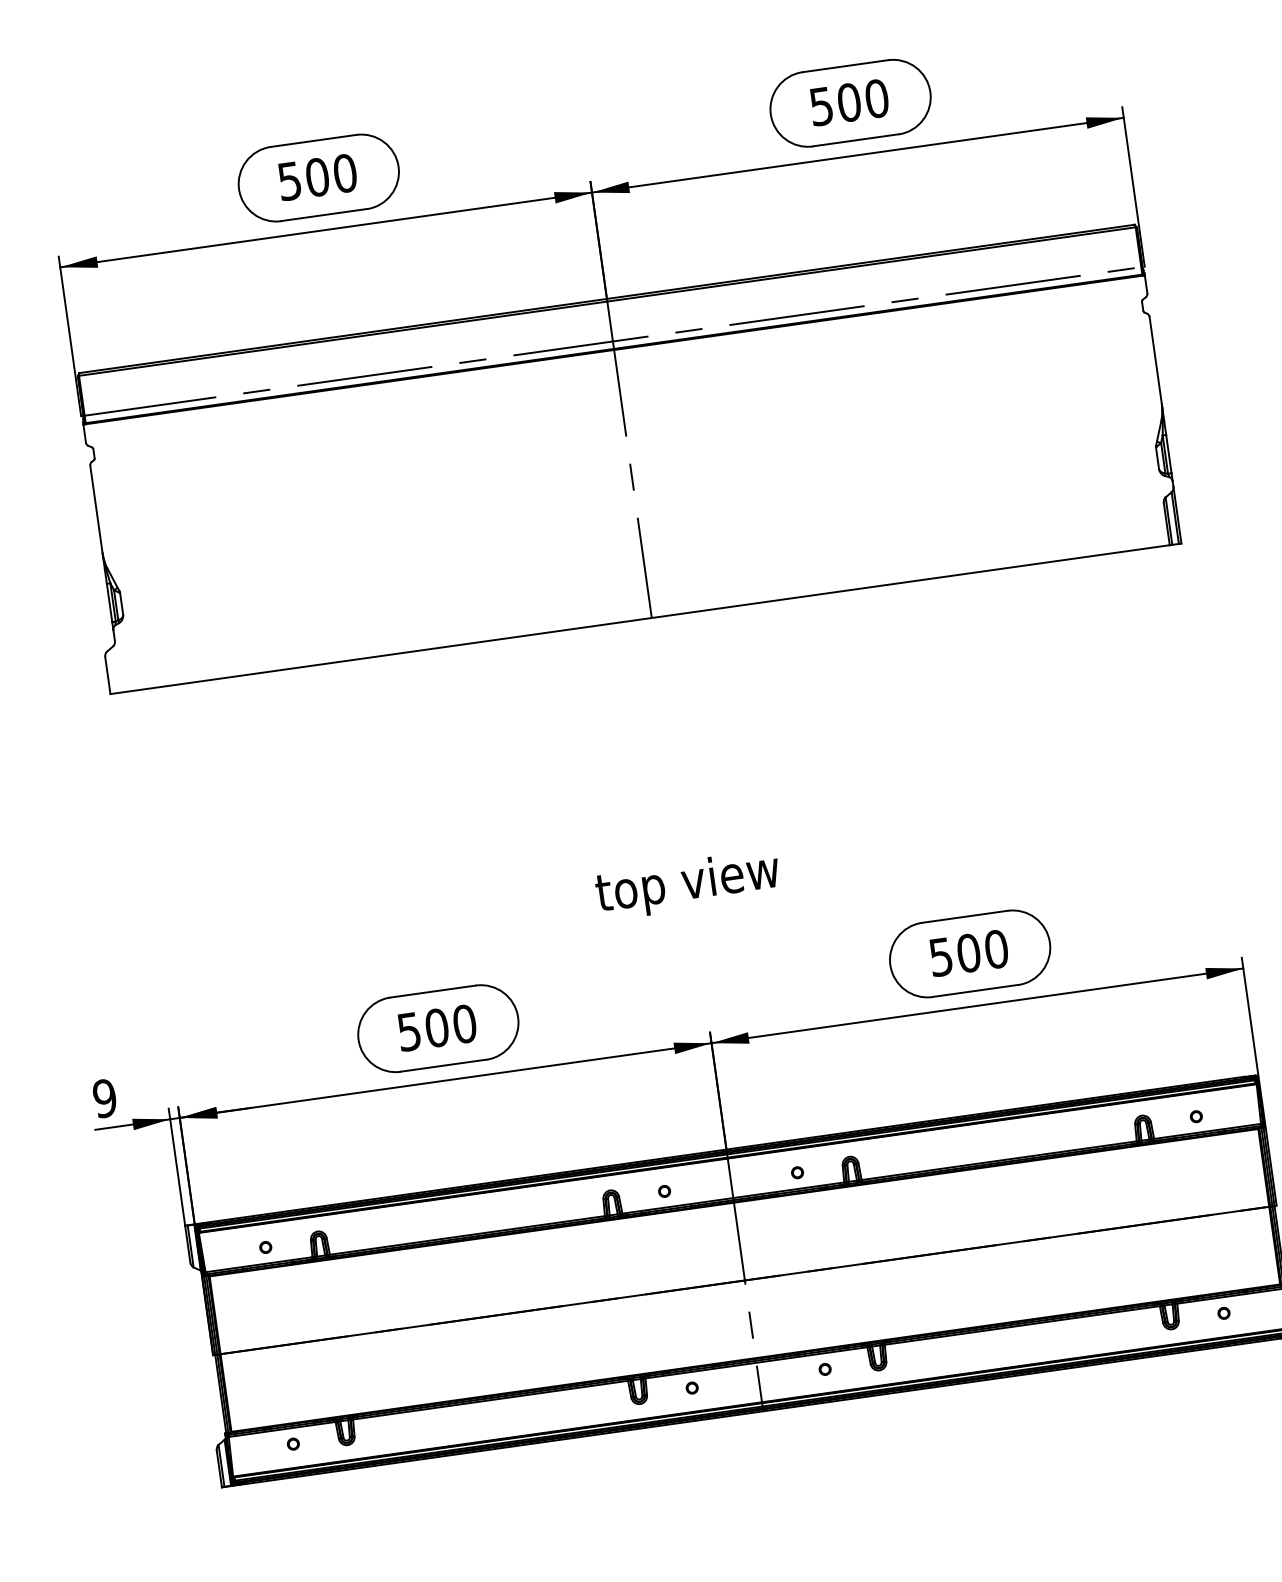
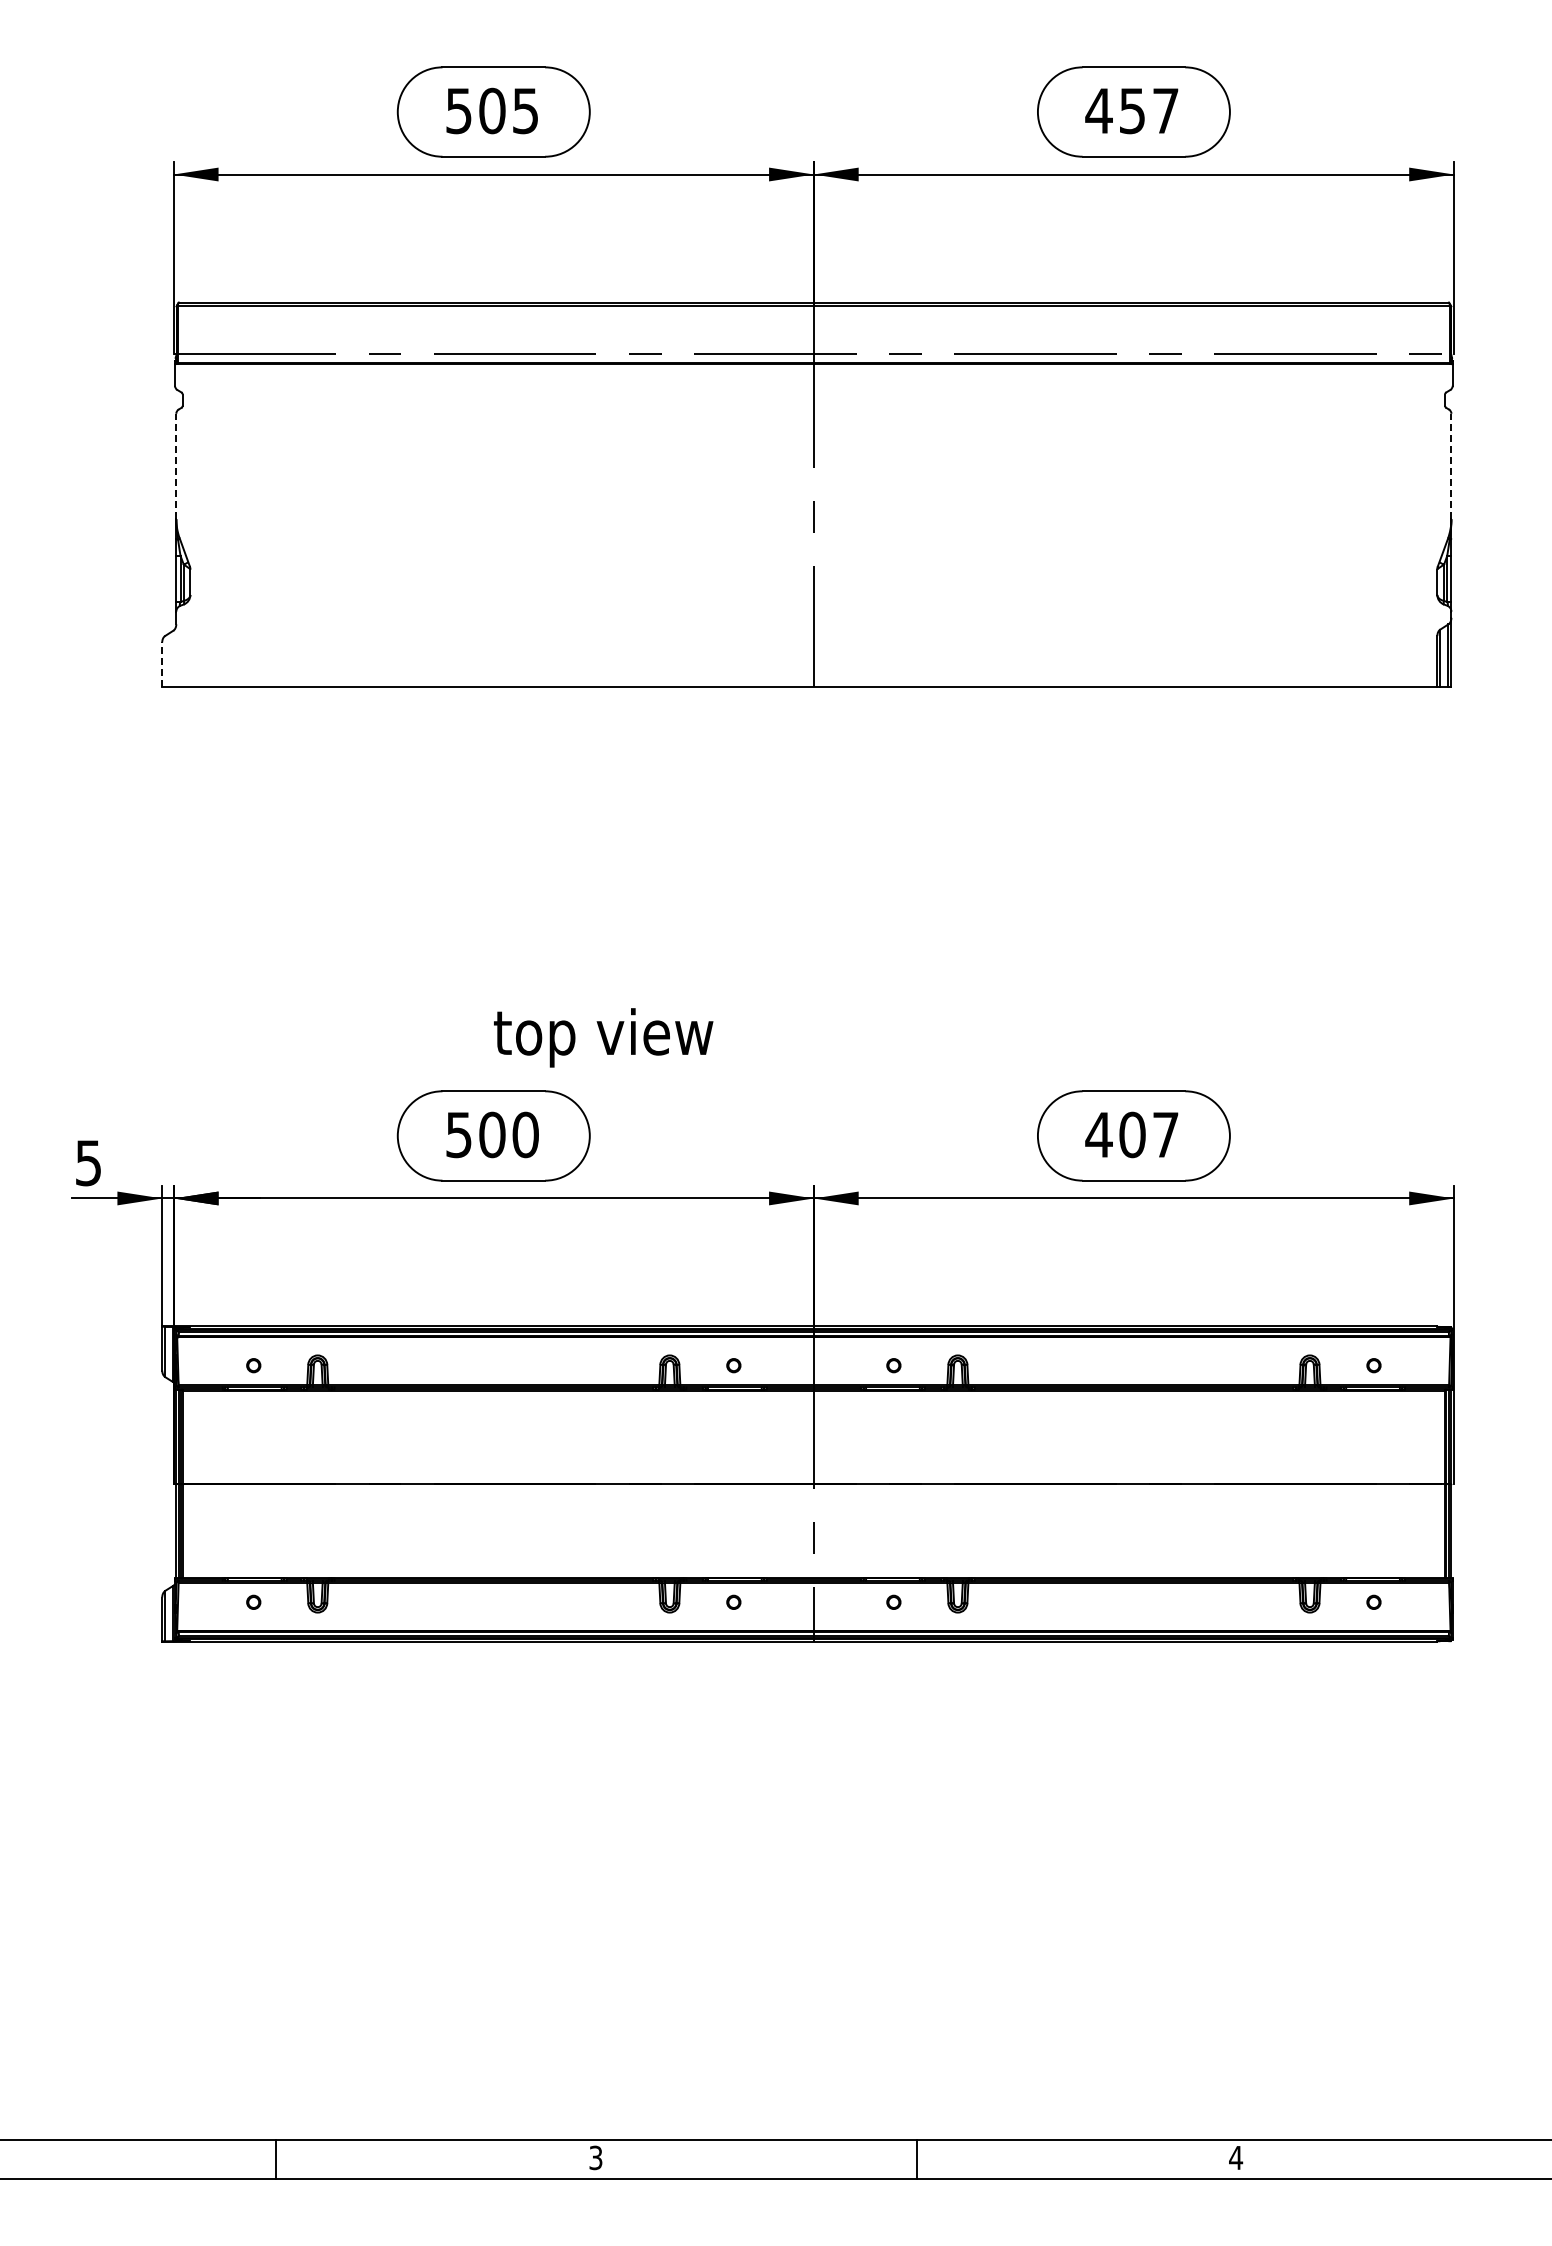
text: (849, 102) -> (1132, 110), 500 -> 457
text: (344, 173) -> (525, 110), 500 -> 505
line: (1155, 360) -> (1451, 466), solid -> dashed
line: (96, 509) -> (176, 466), solid -> dashed
line: (108, 675) -> (162, 664), solid -> dashed
text: (688, 884) -> (603, 1037), moved
text: (968, 952) -> (1132, 1134), 500 -> 407
text: (104, 1098) -> (88, 1163), 9 -> 5

